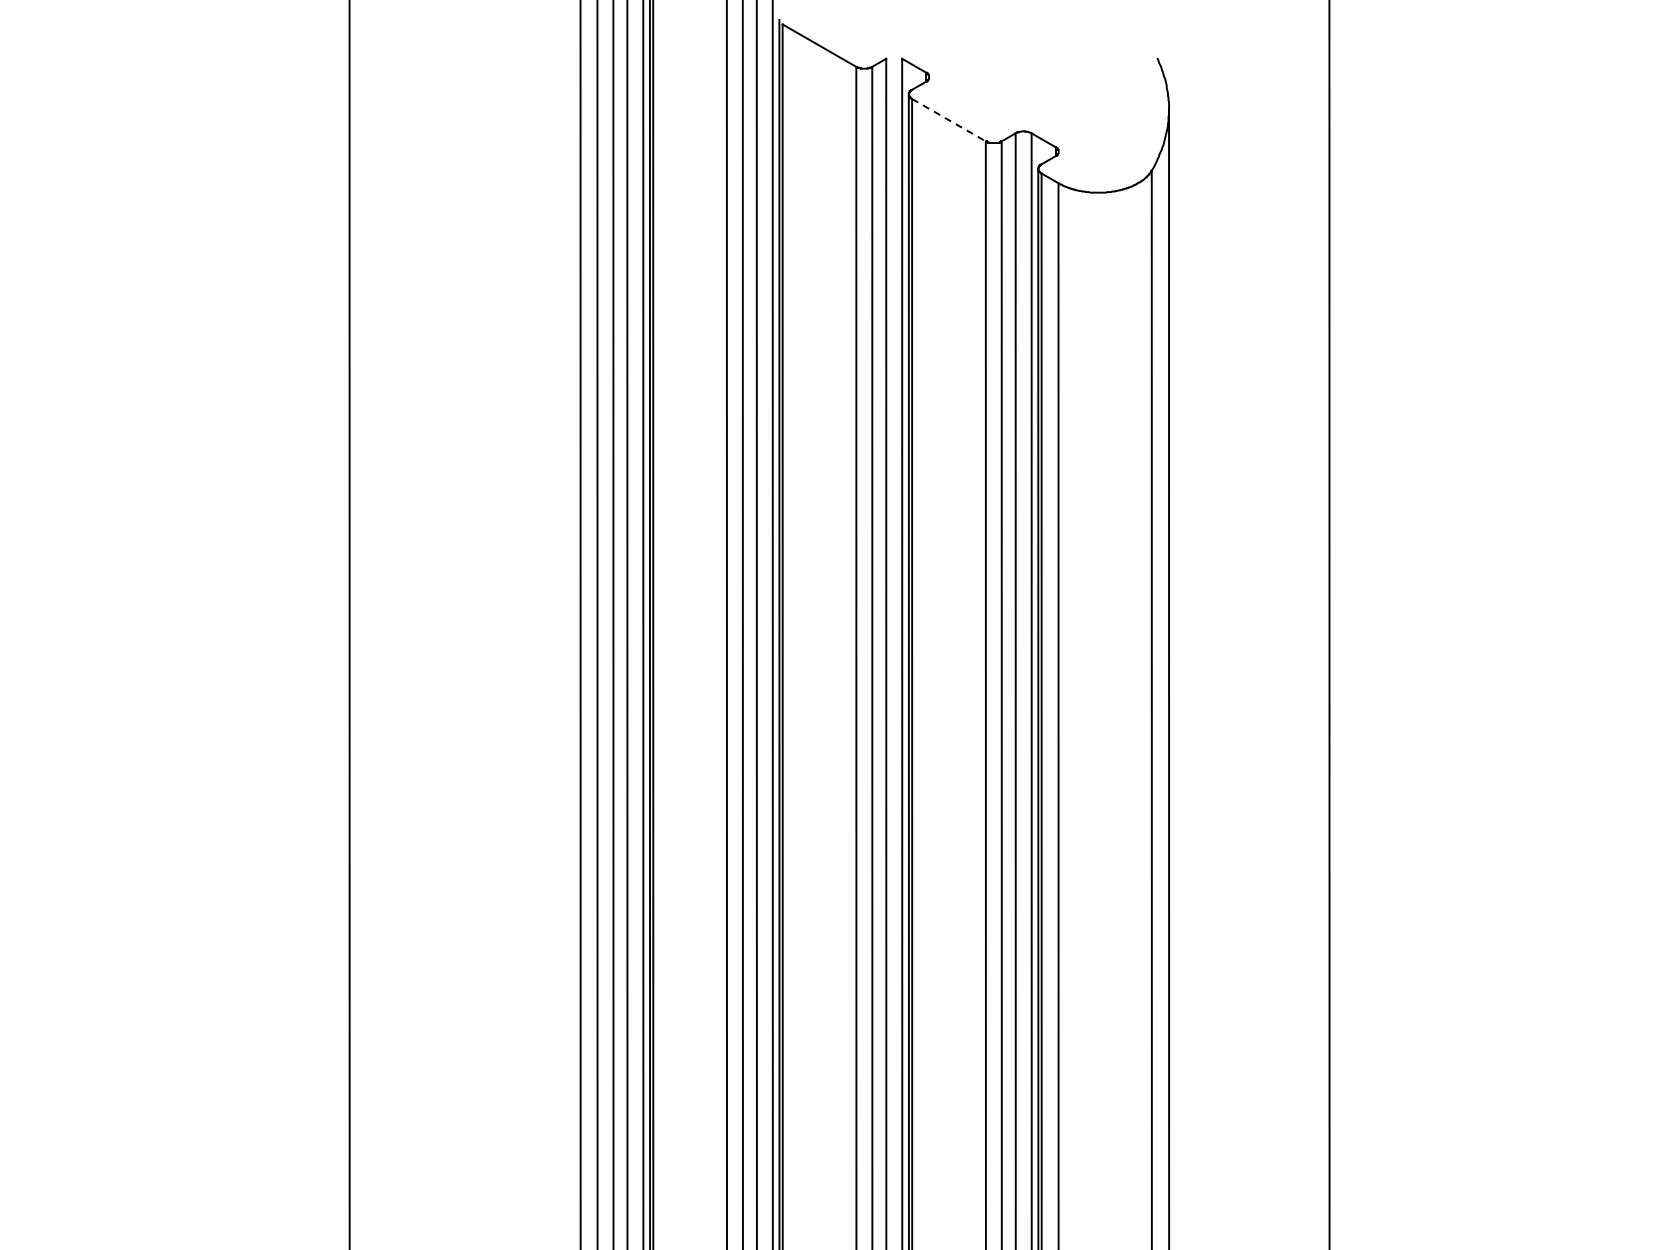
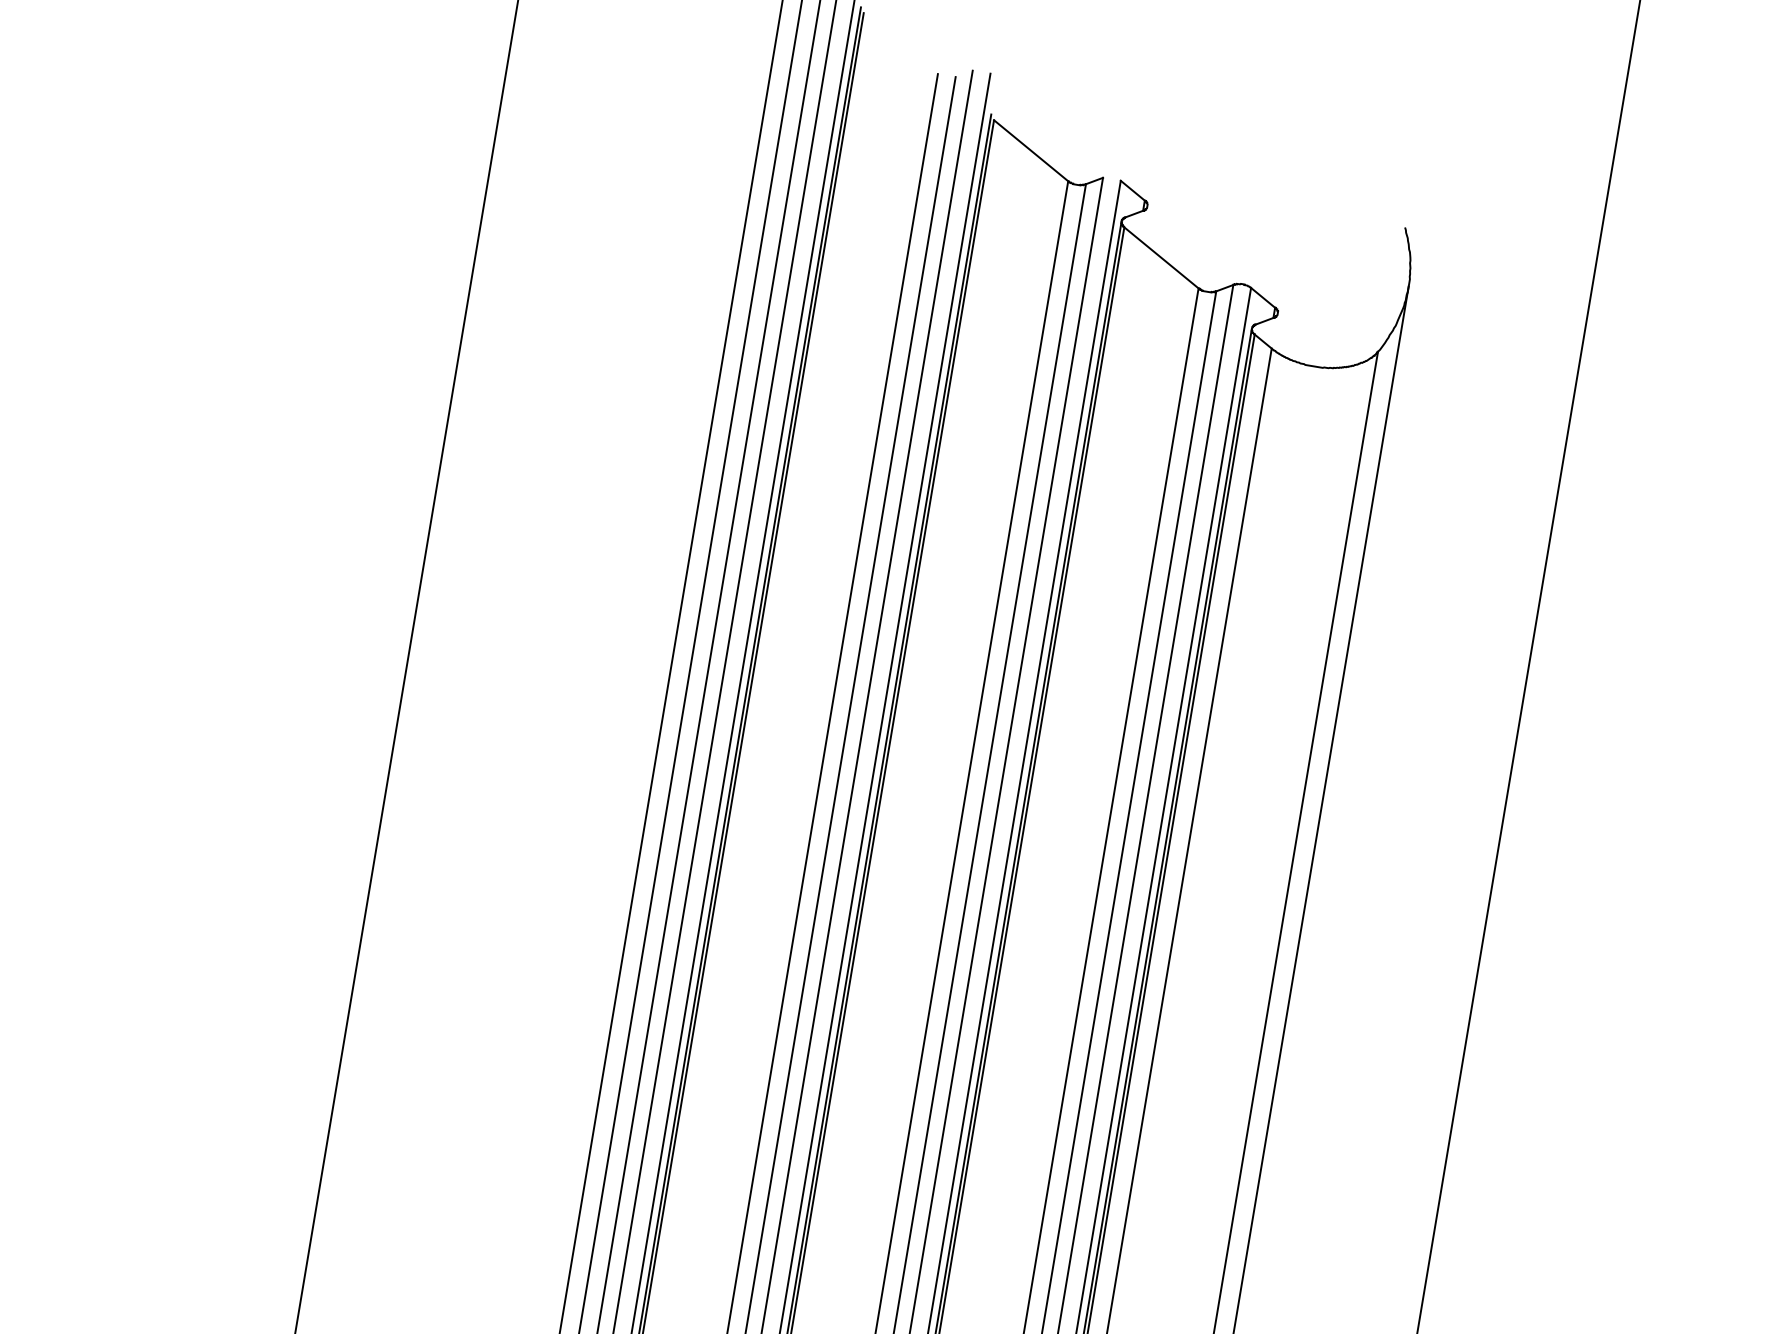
line: (948, 120) -> (1160, 258), dashed -> solid

